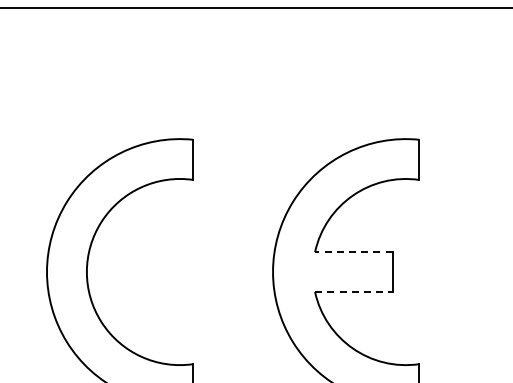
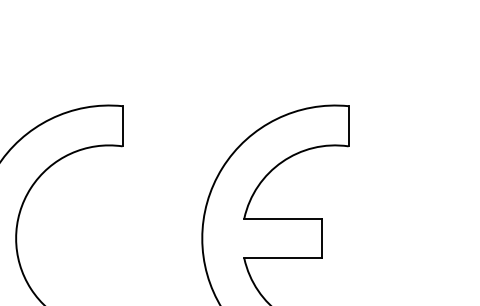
line: (353, 252) -> (282, 218), dashed -> solid
line: (353, 291) -> (282, 257), dashed -> solid

